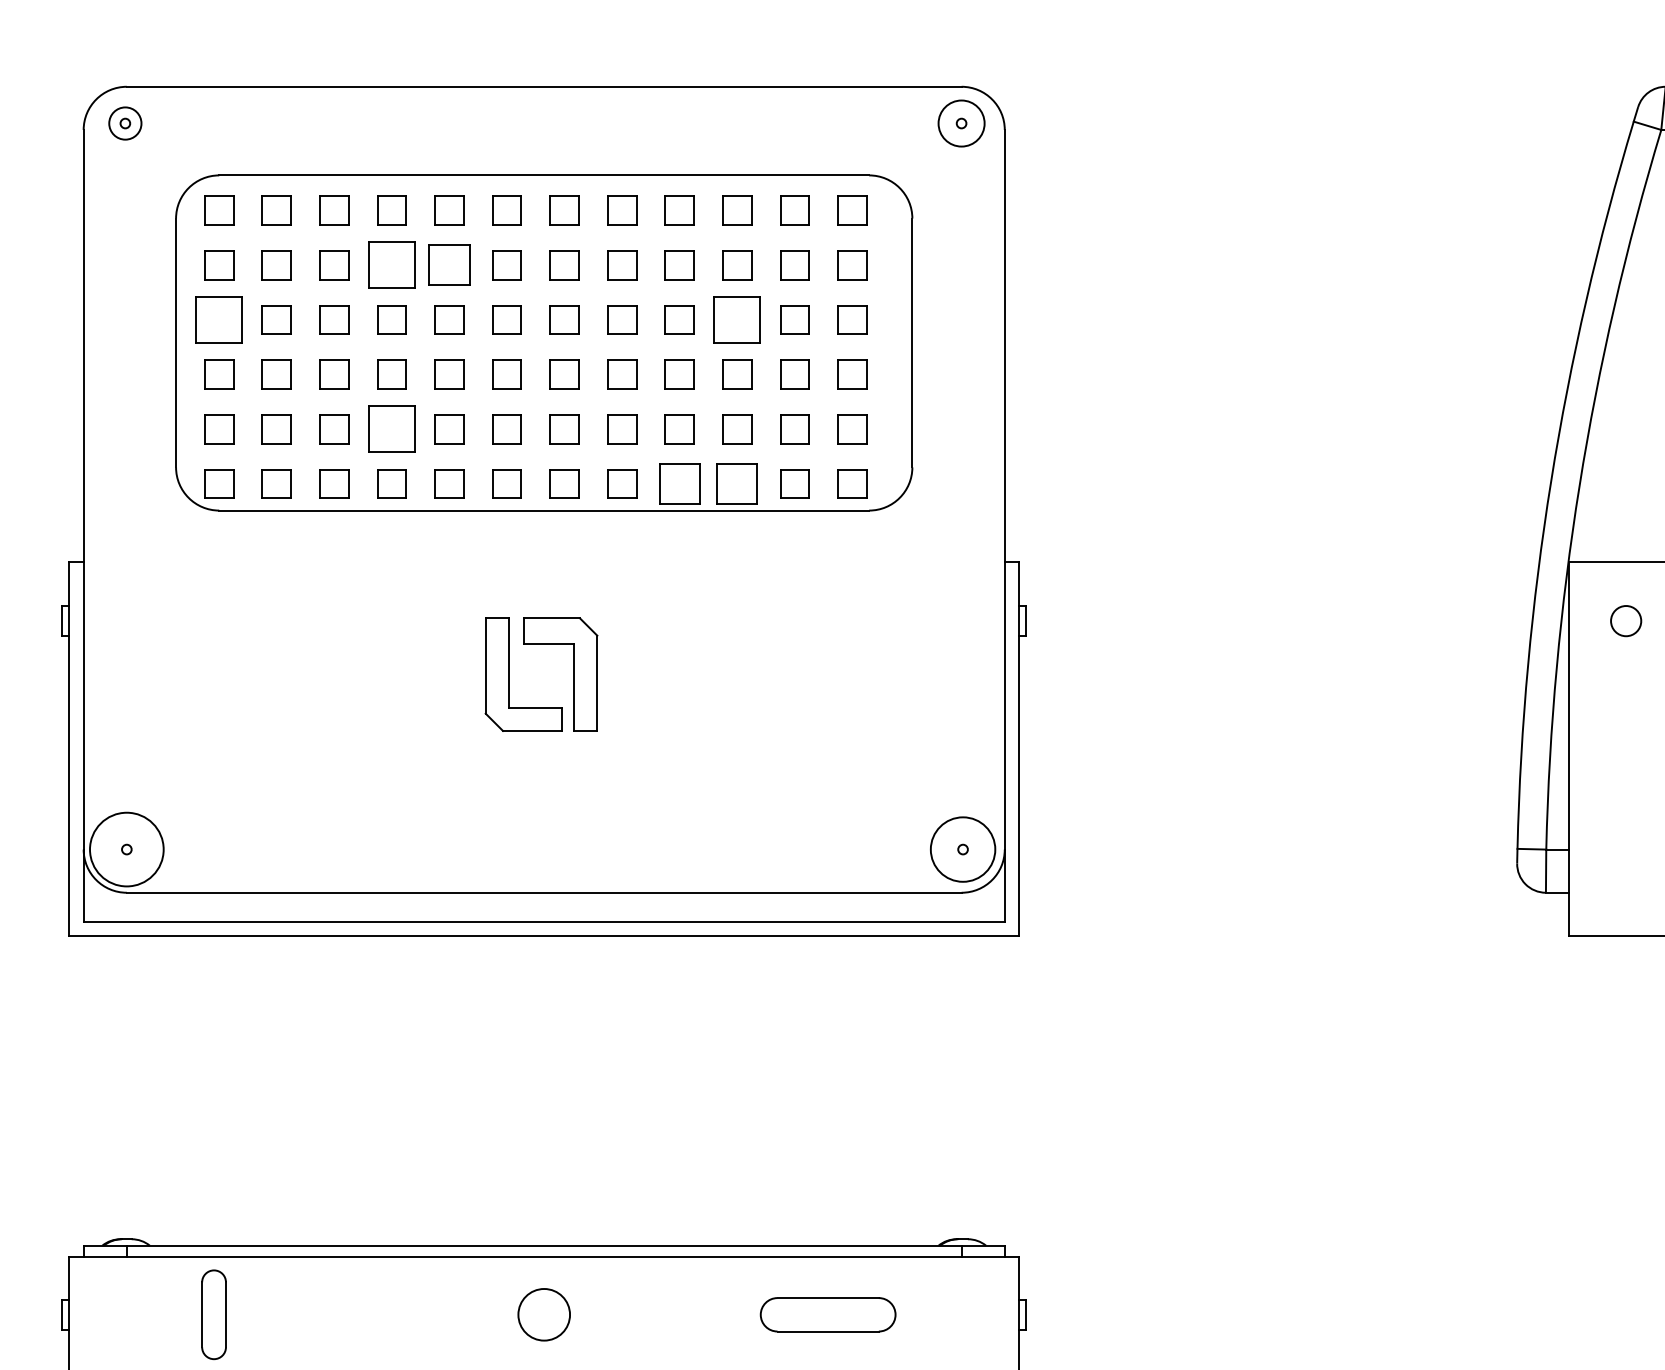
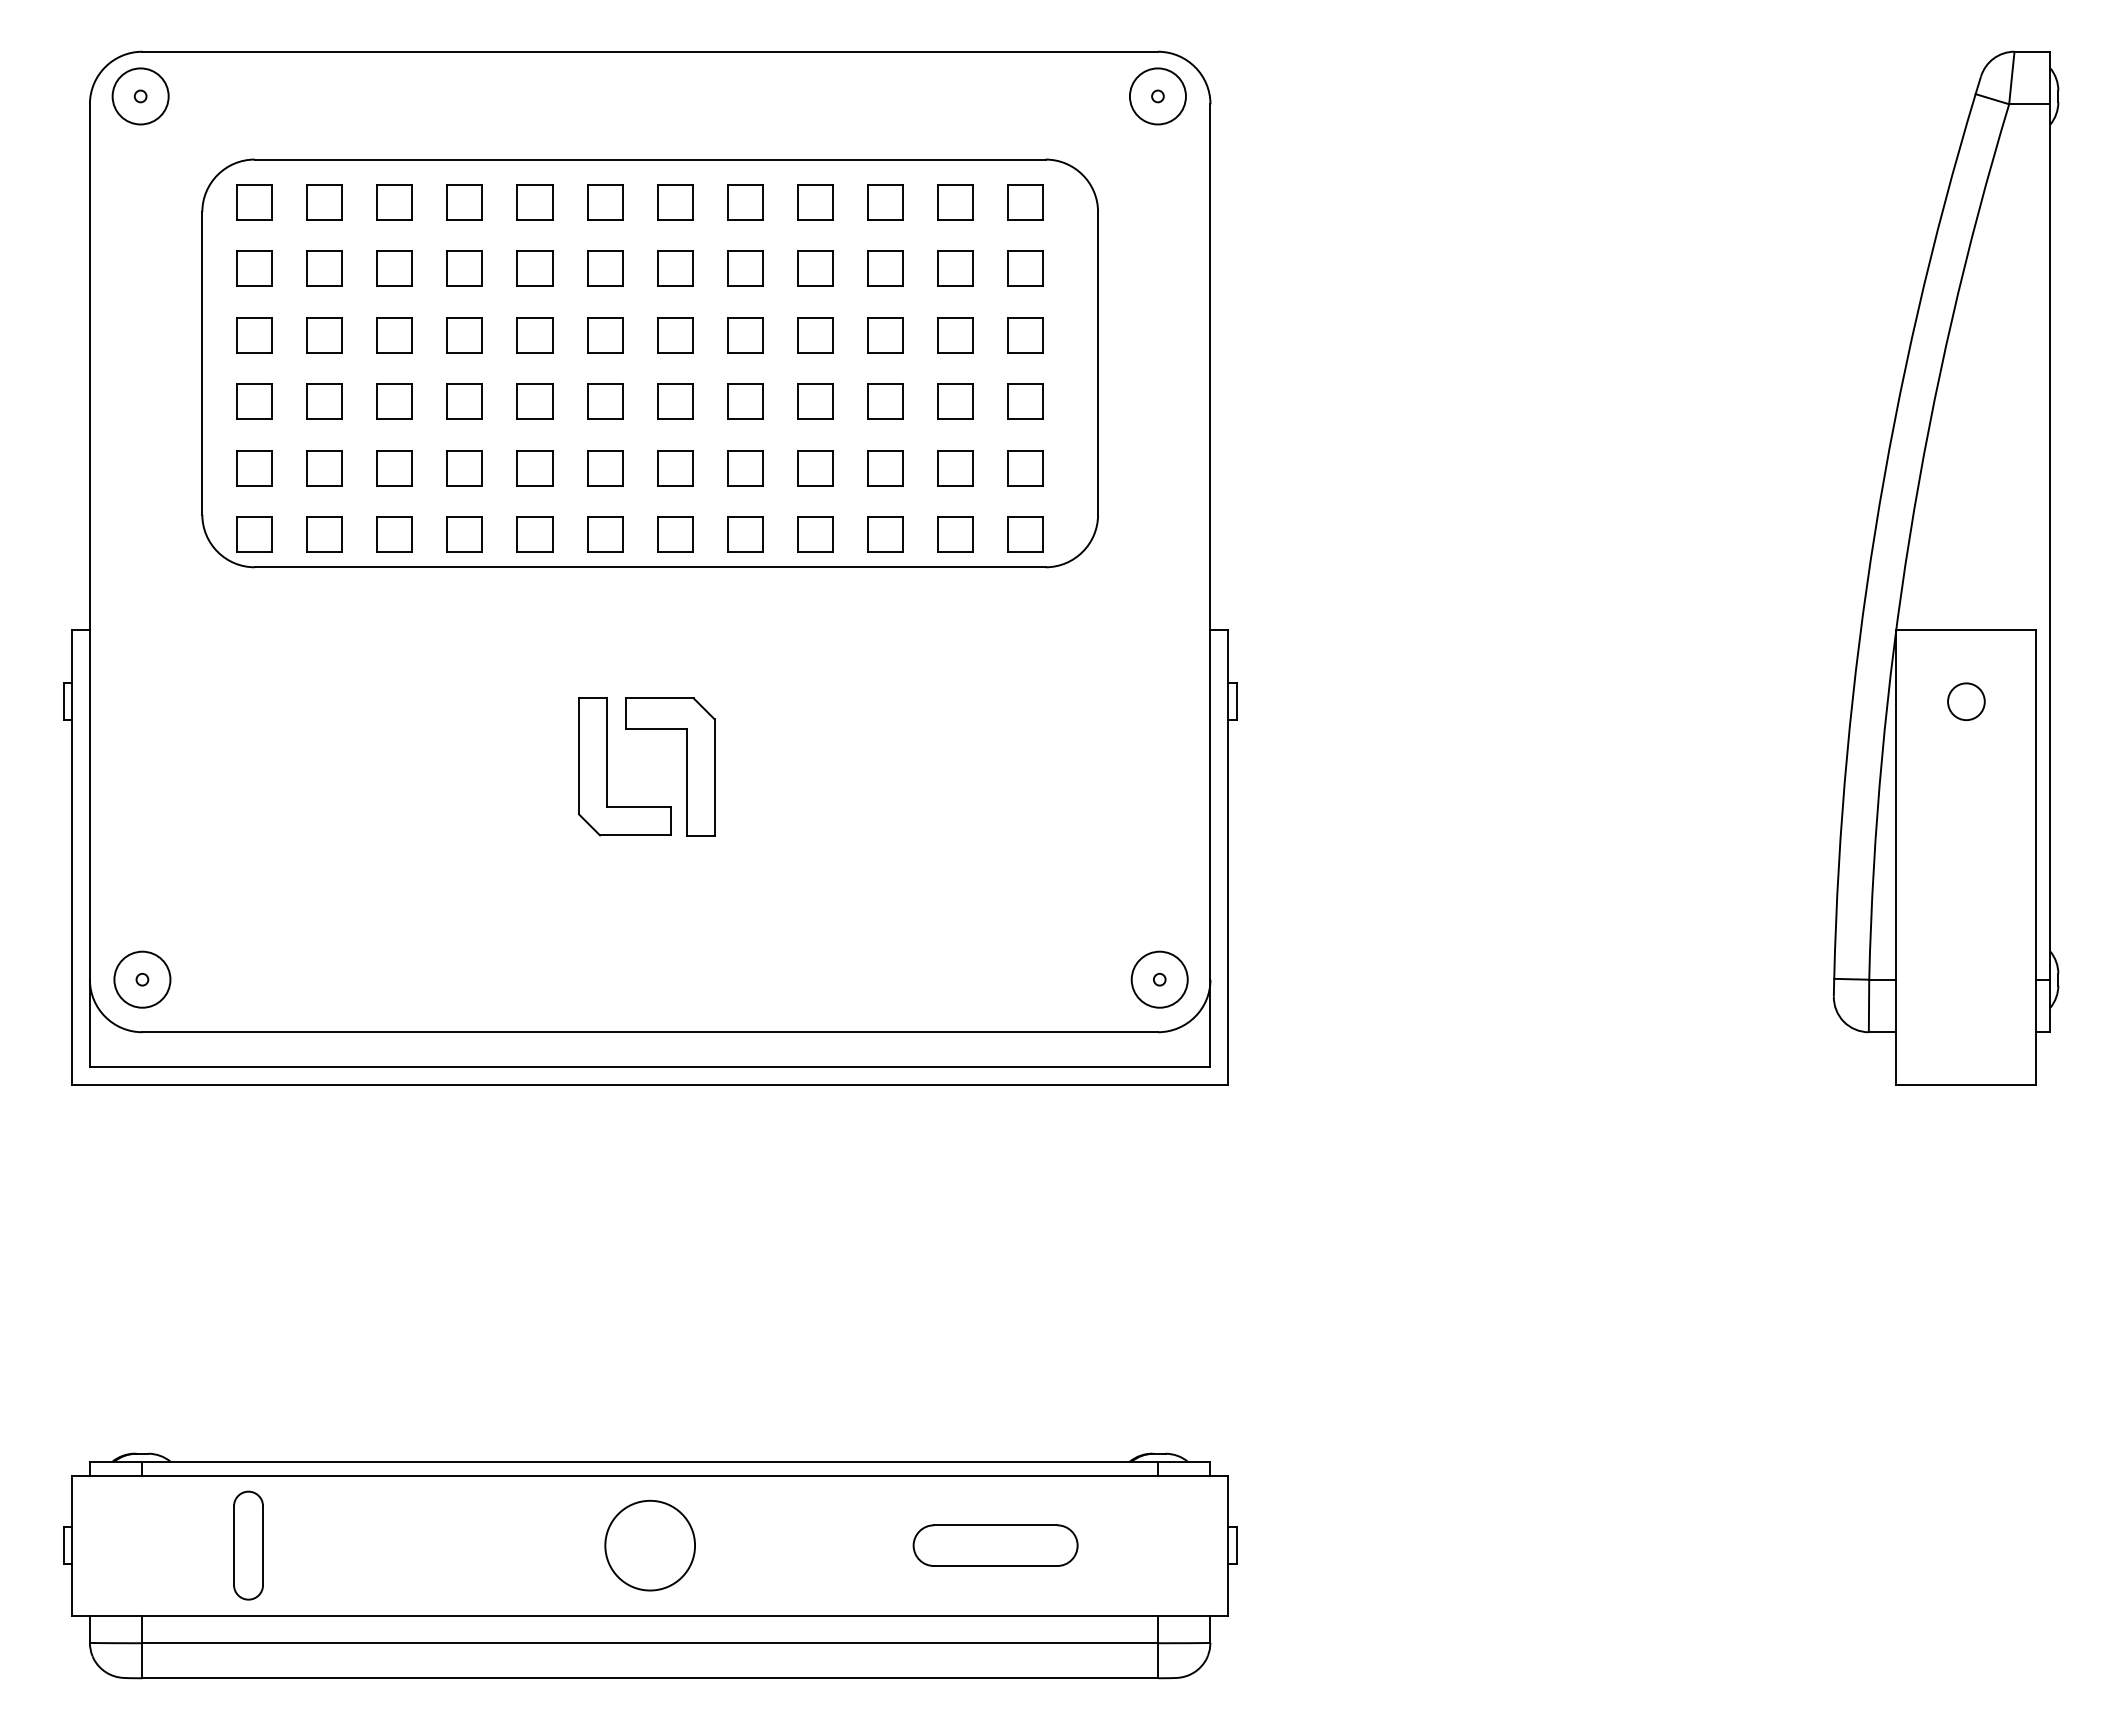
circle: (125, 123) -> (140, 96), size x1.43
part: (391, 264) -> (464, 268), size x0.62
part: (449, 264) -> (534, 268), size x0.71
part: (218, 320) -> (254, 335), size x0.62
part: (737, 320) -> (885, 335), size x0.62
part: (391, 429) -> (464, 468), size x0.62
part: (680, 483) -> (815, 534), size x0.71
part: (737, 483) -> (885, 534), size x0.71
circle: (126, 849) -> (142, 979), size x0.62
circle: (962, 849) -> (1159, 979), size x0.71
circle: (544, 1314) -> (650, 1545), size x1.43

